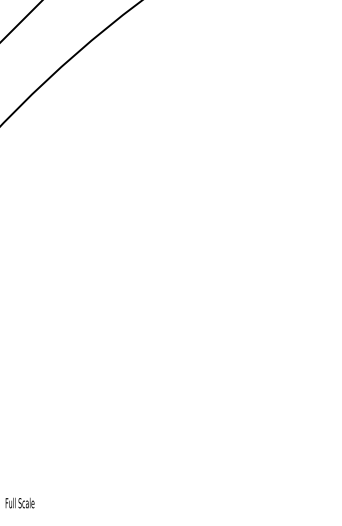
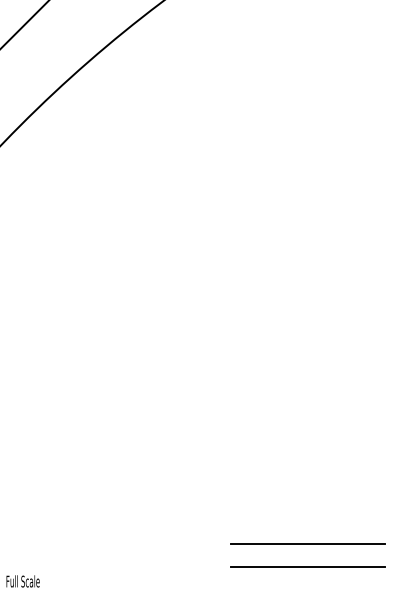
line: (266, 470) -> (307, 543), added
line: (266, 490) -> (307, 566), added

